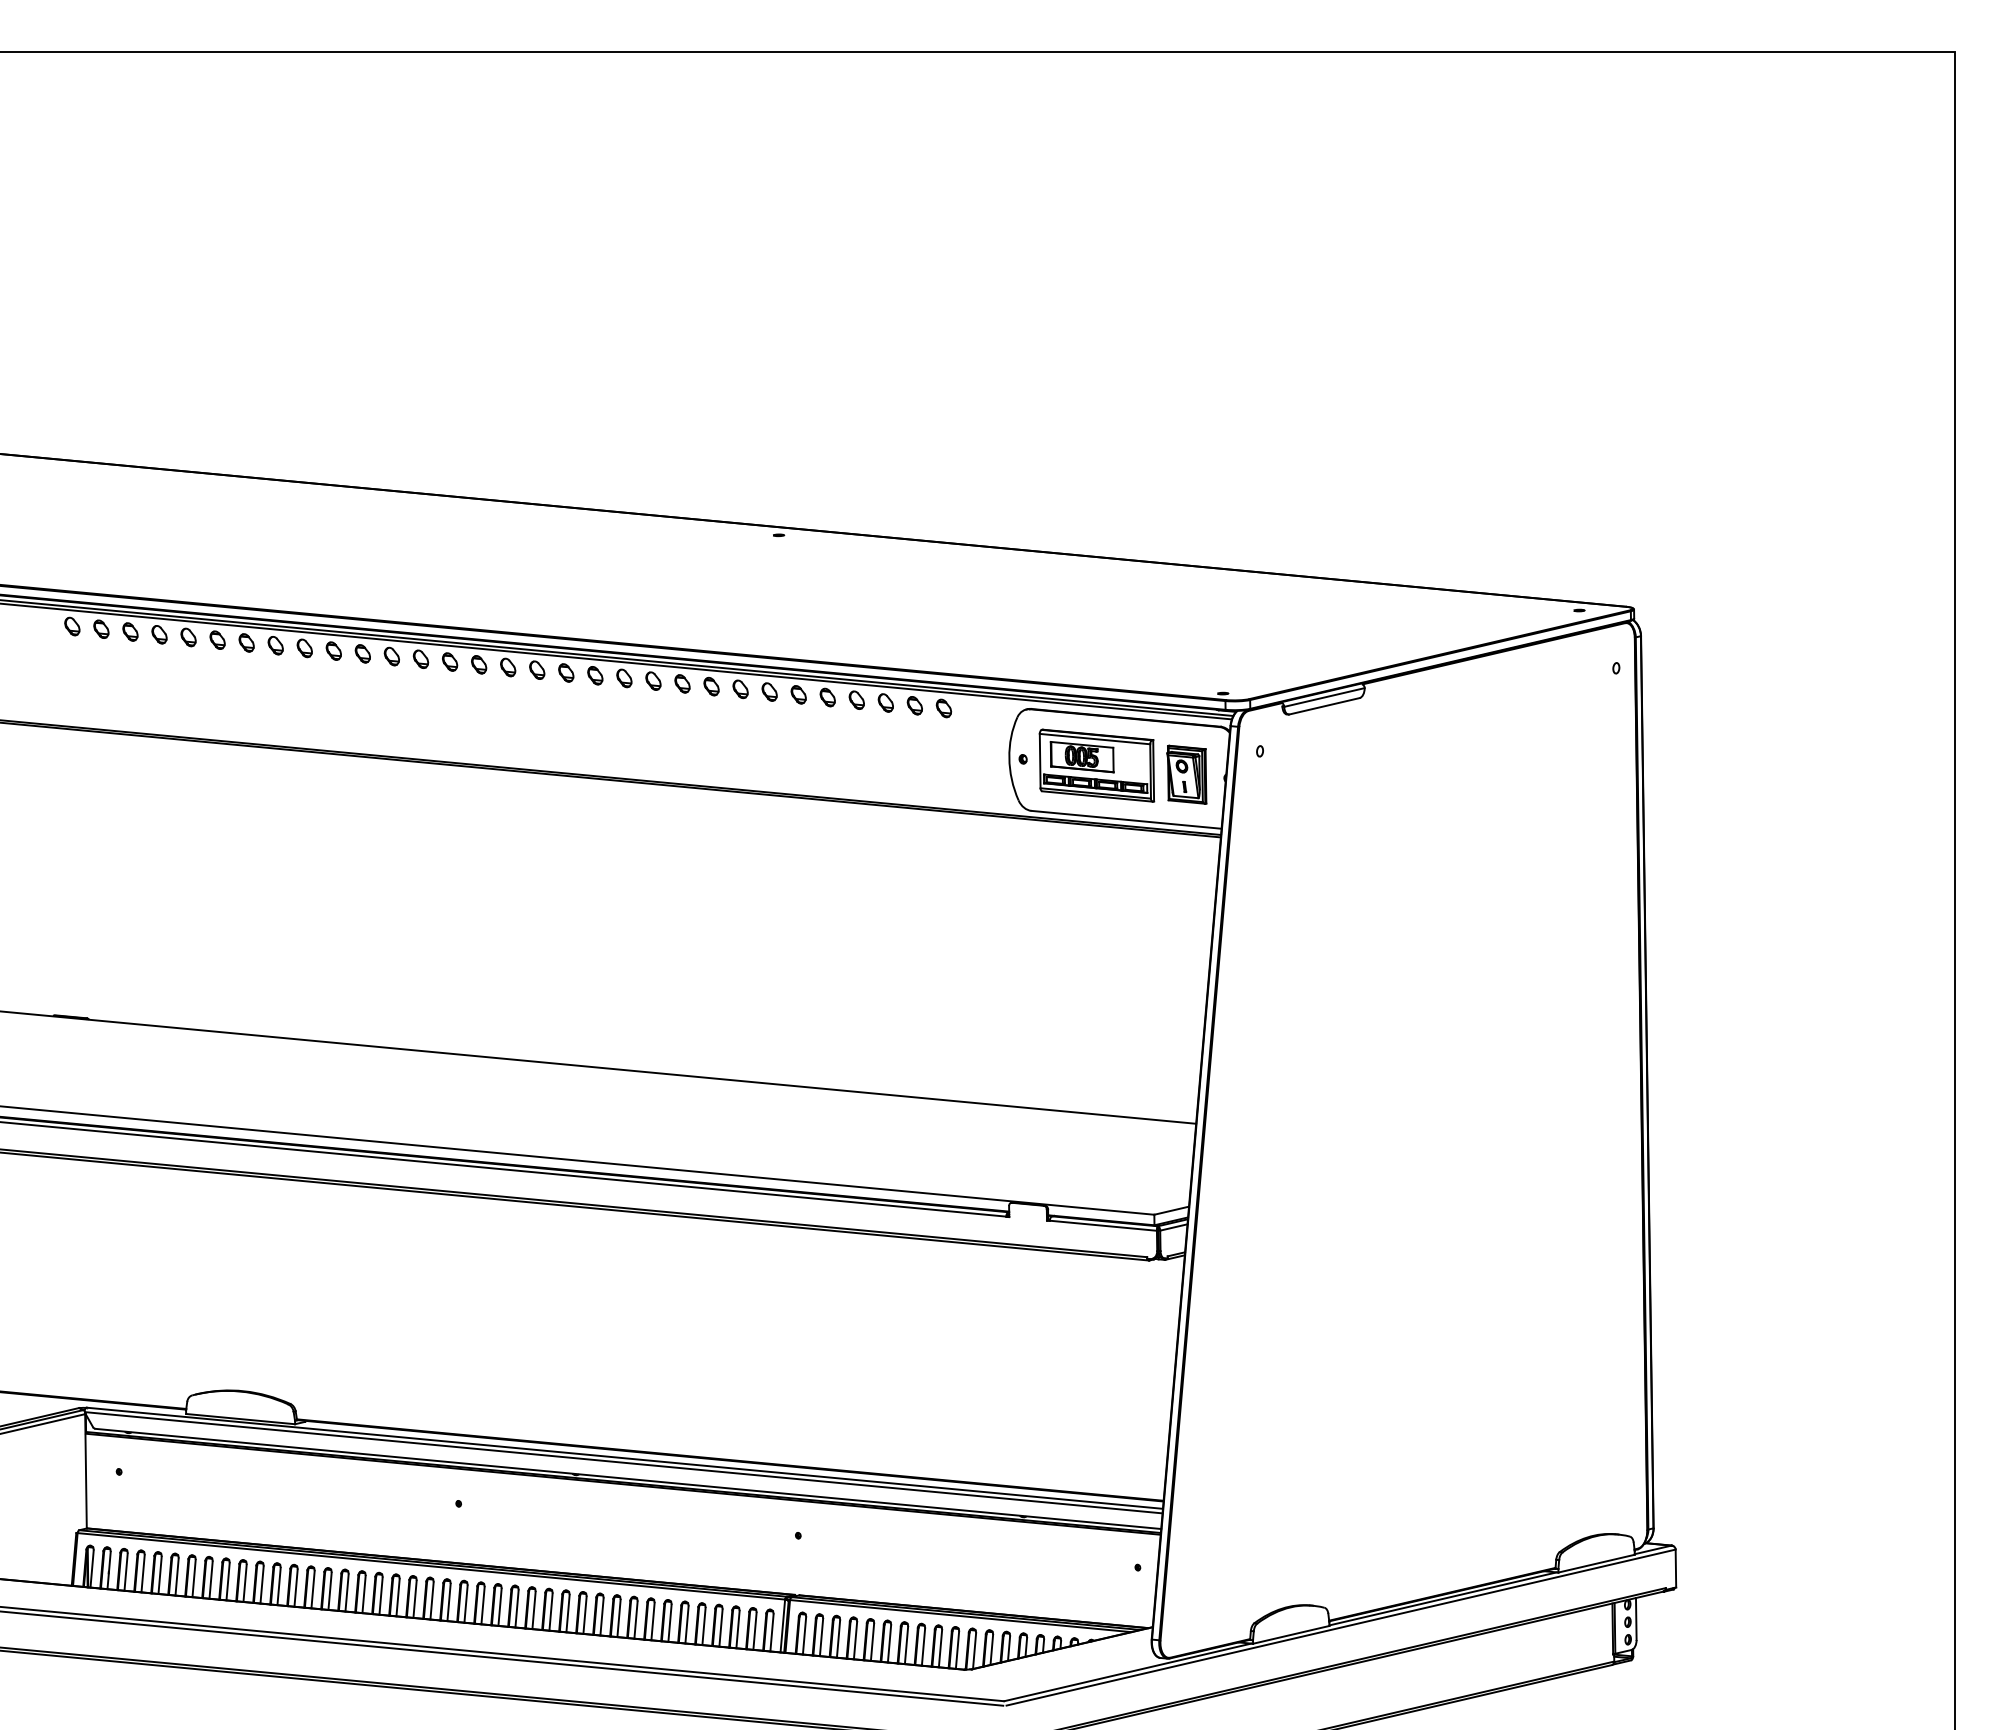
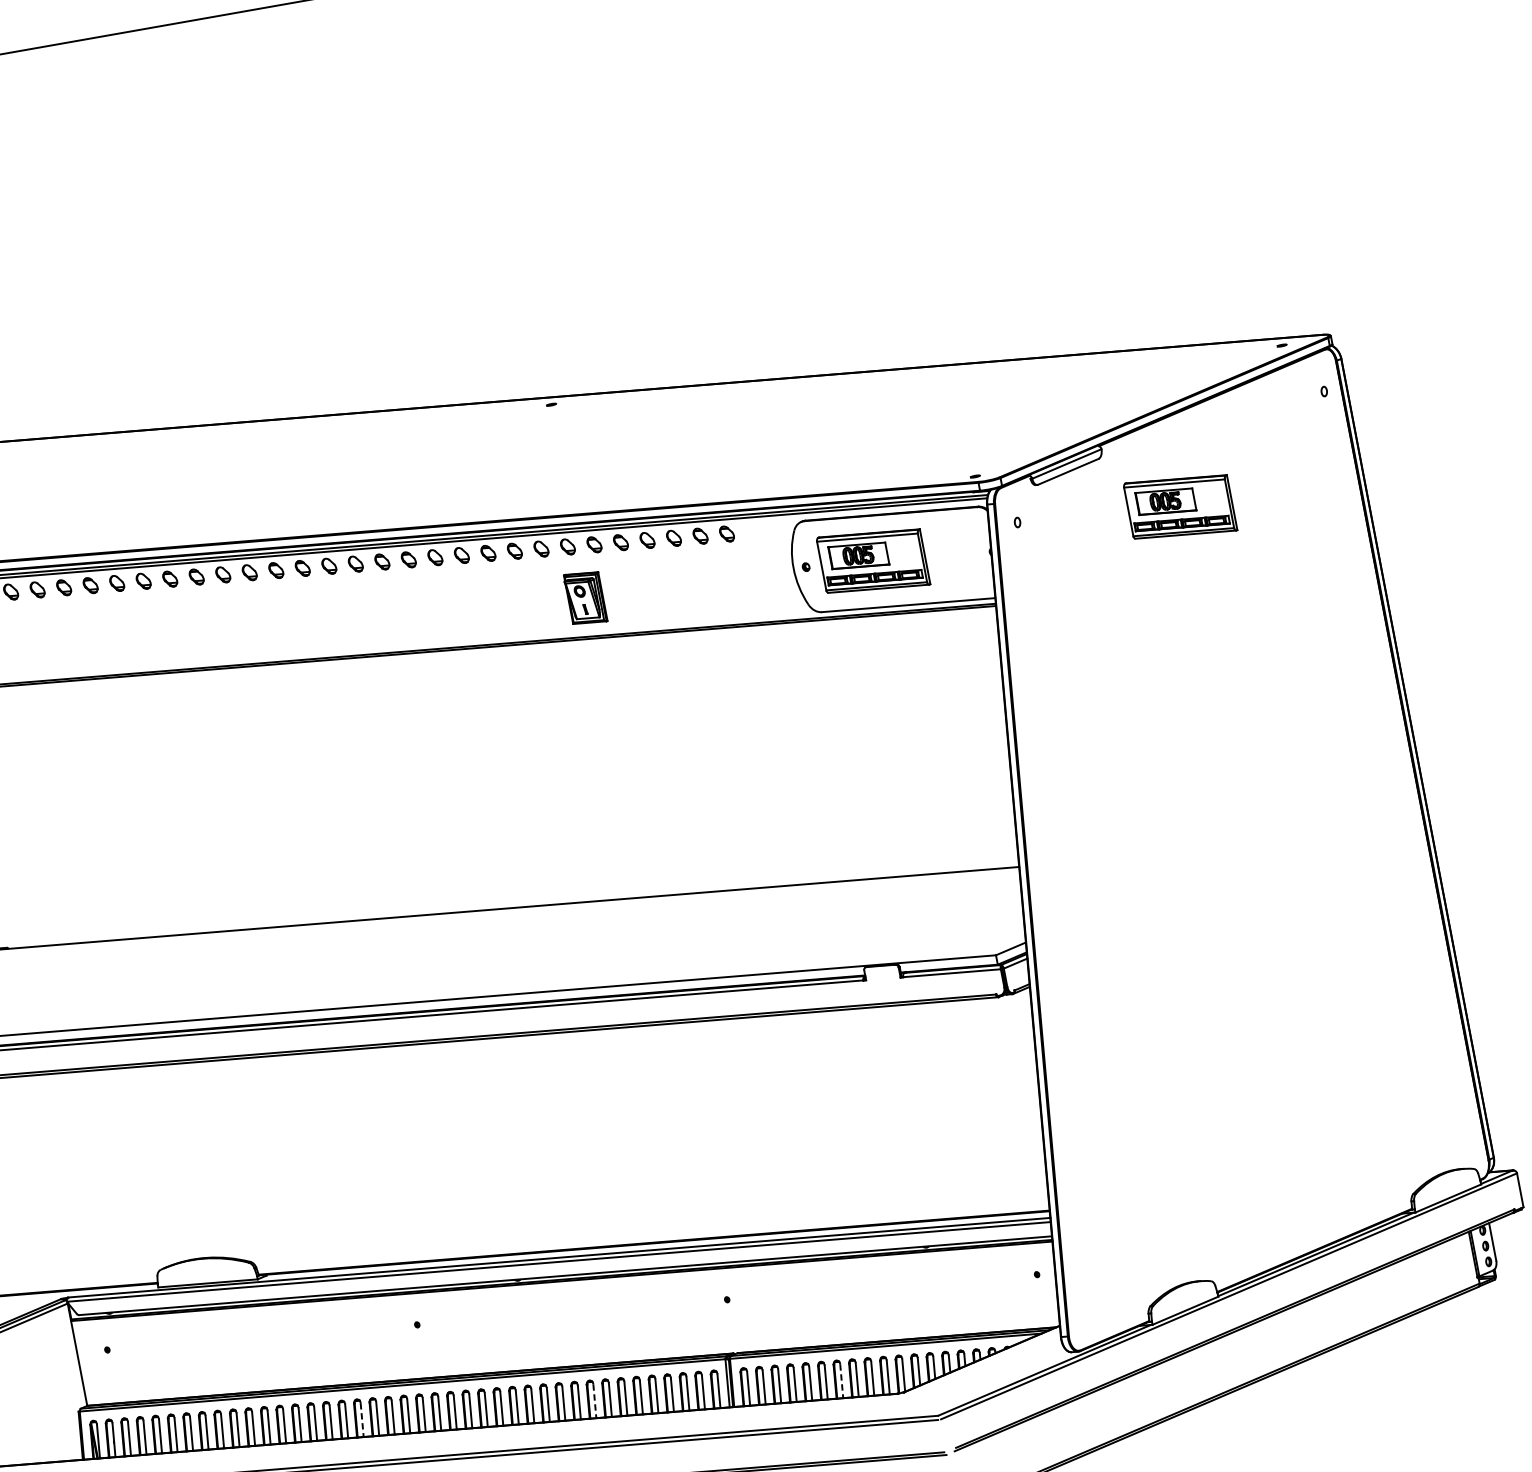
part: (1438, 765) -> (1180, 506), added
part: (1186, 774) -> (585, 597), moved
line: (381, 1596) -> (362, 1420), solid -> dashed
line: (636, 1620) -> (595, 1401), solid -> dashed
line: (906, 1645) -> (841, 1381), solid -> dashed

